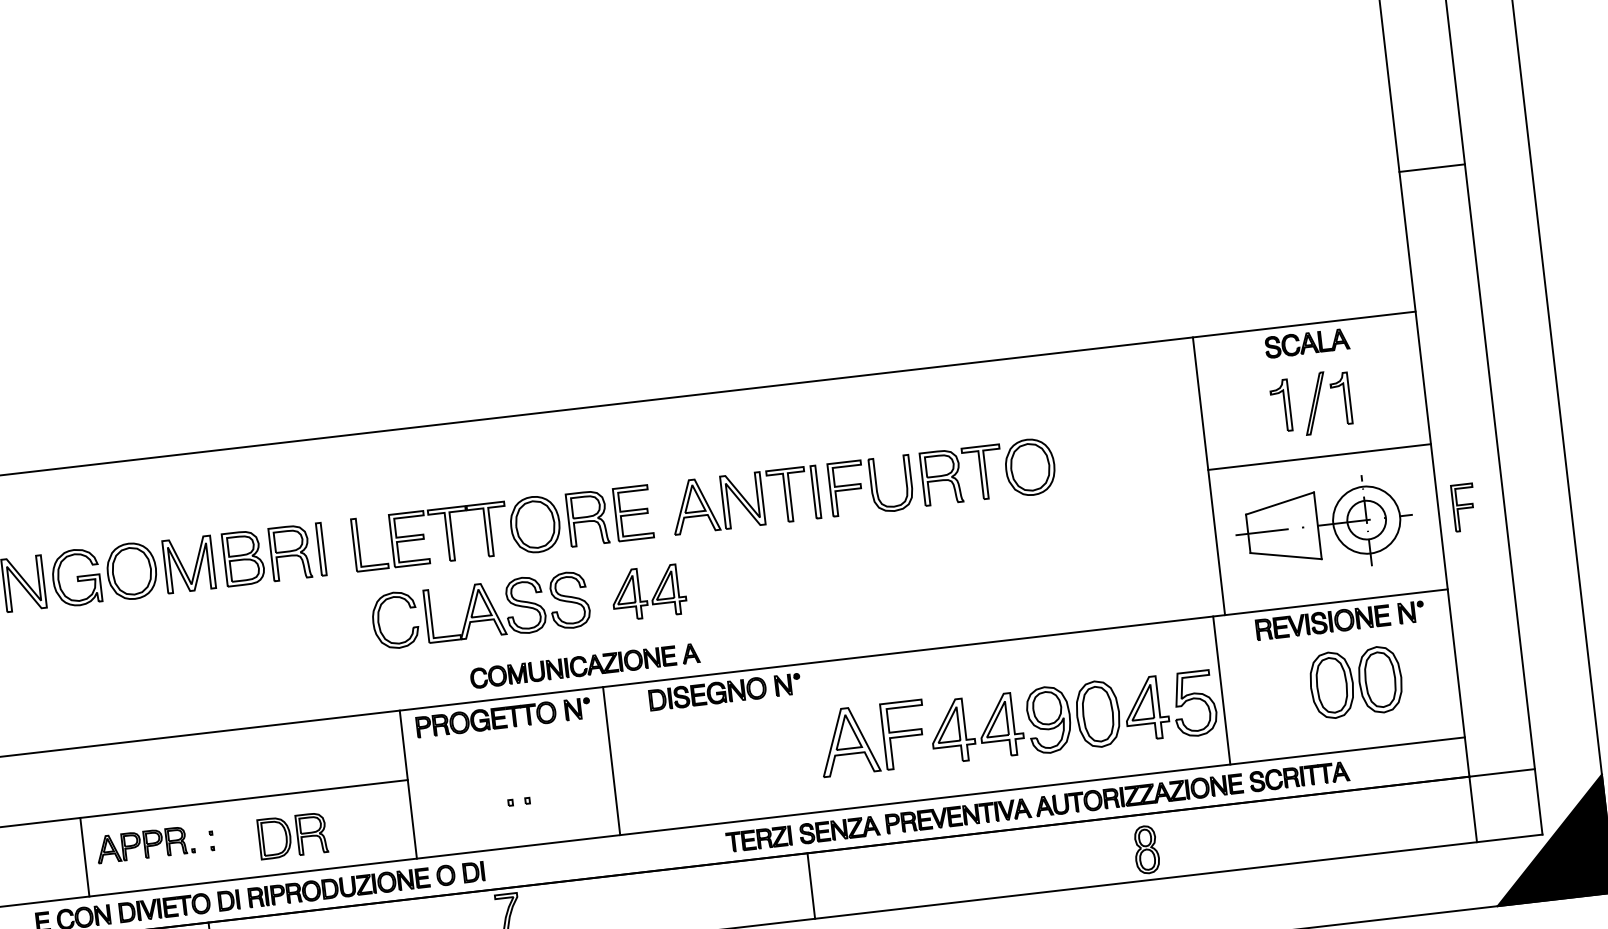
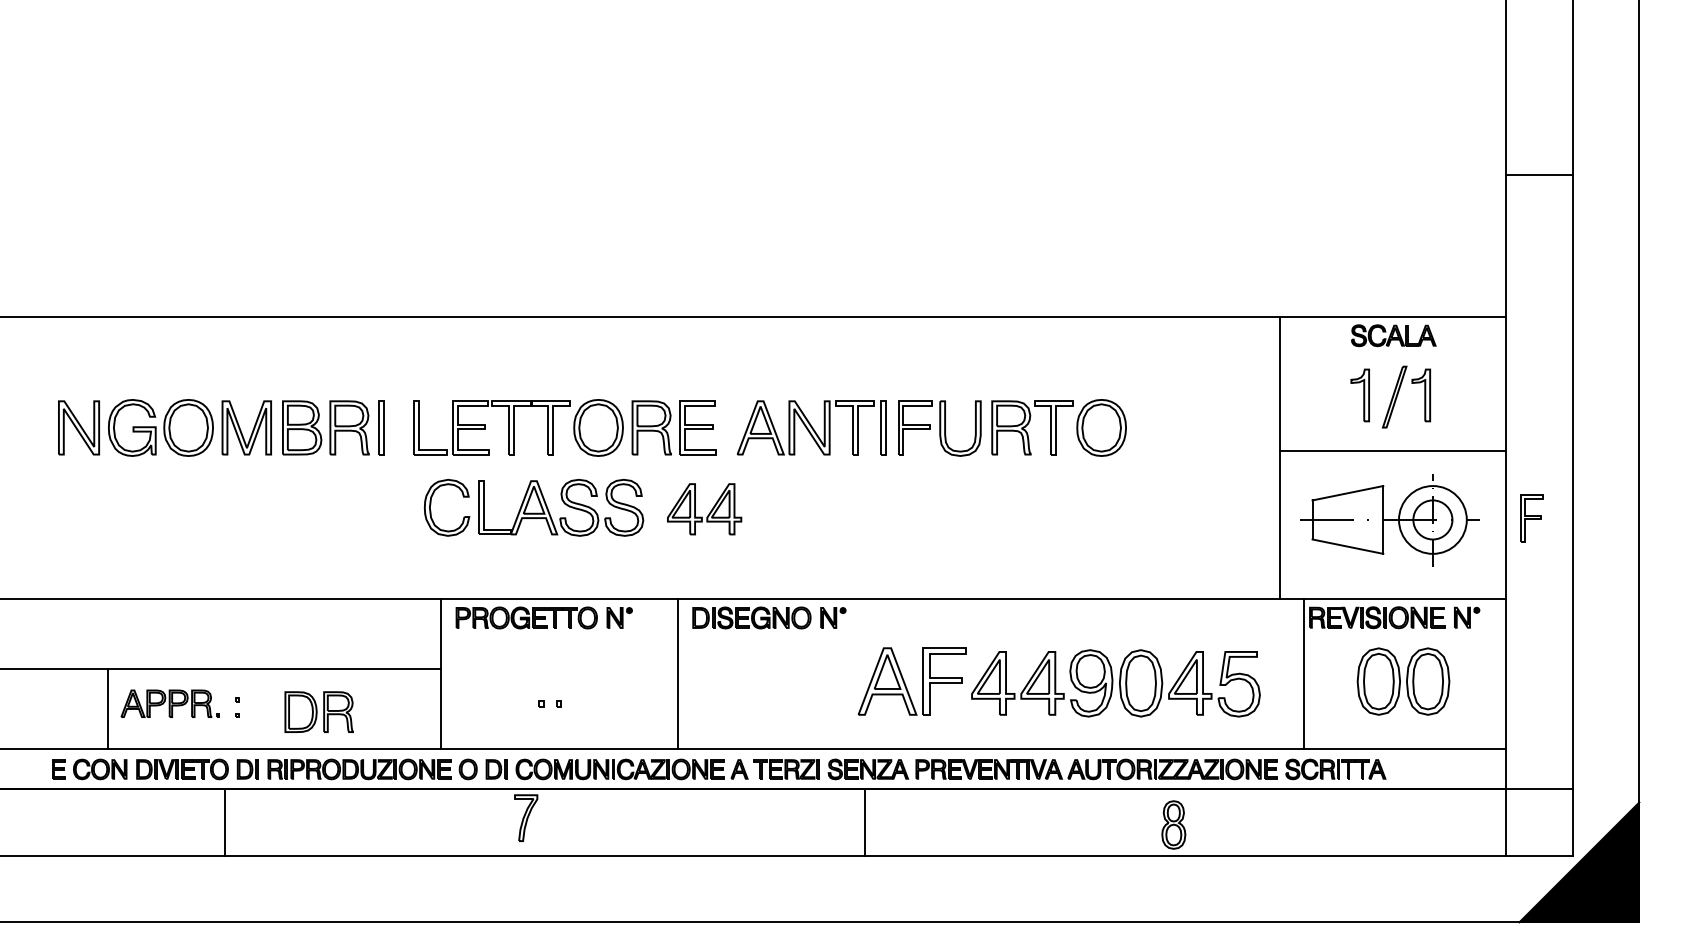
part: (584, 666) -> (631, 769), moved
line: (1221, 690) -> (1303, 673), moved
line: (611, 760) -> (677, 673), moved
line: (811, 886) -> (865, 822), moved

